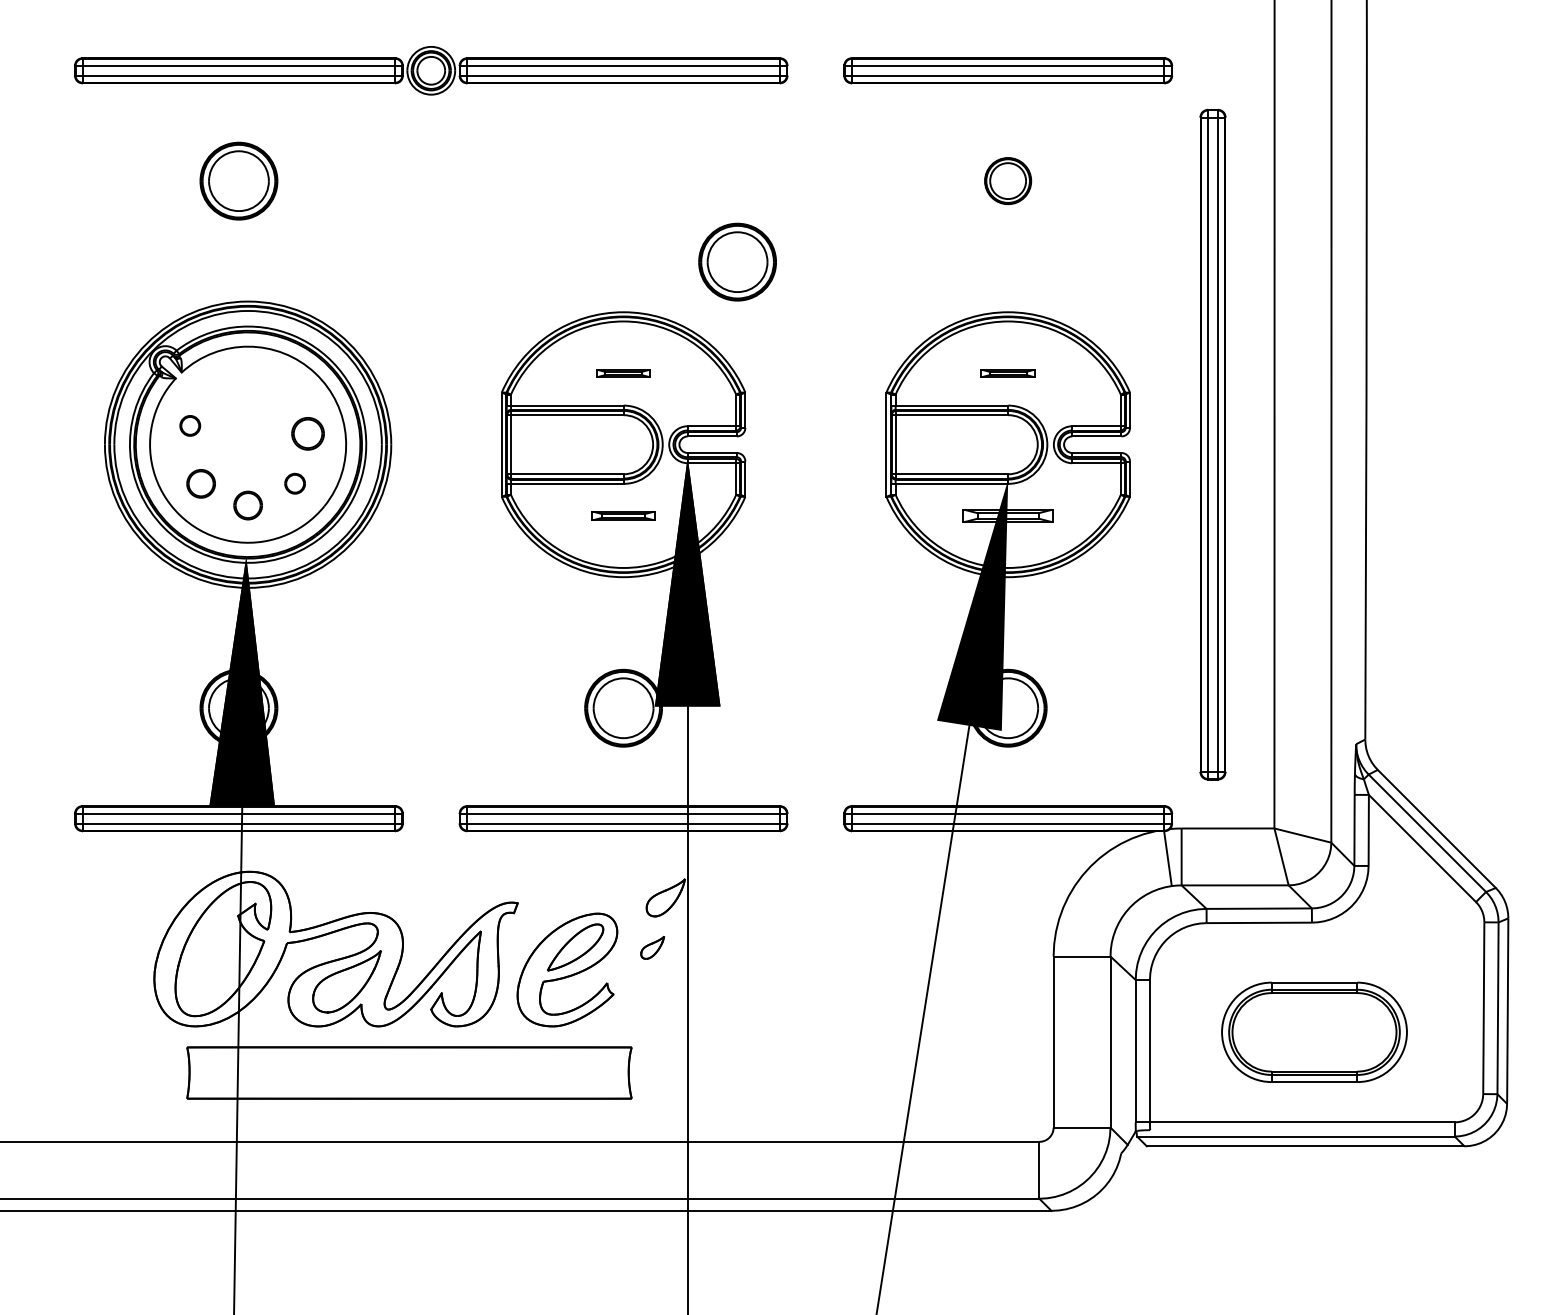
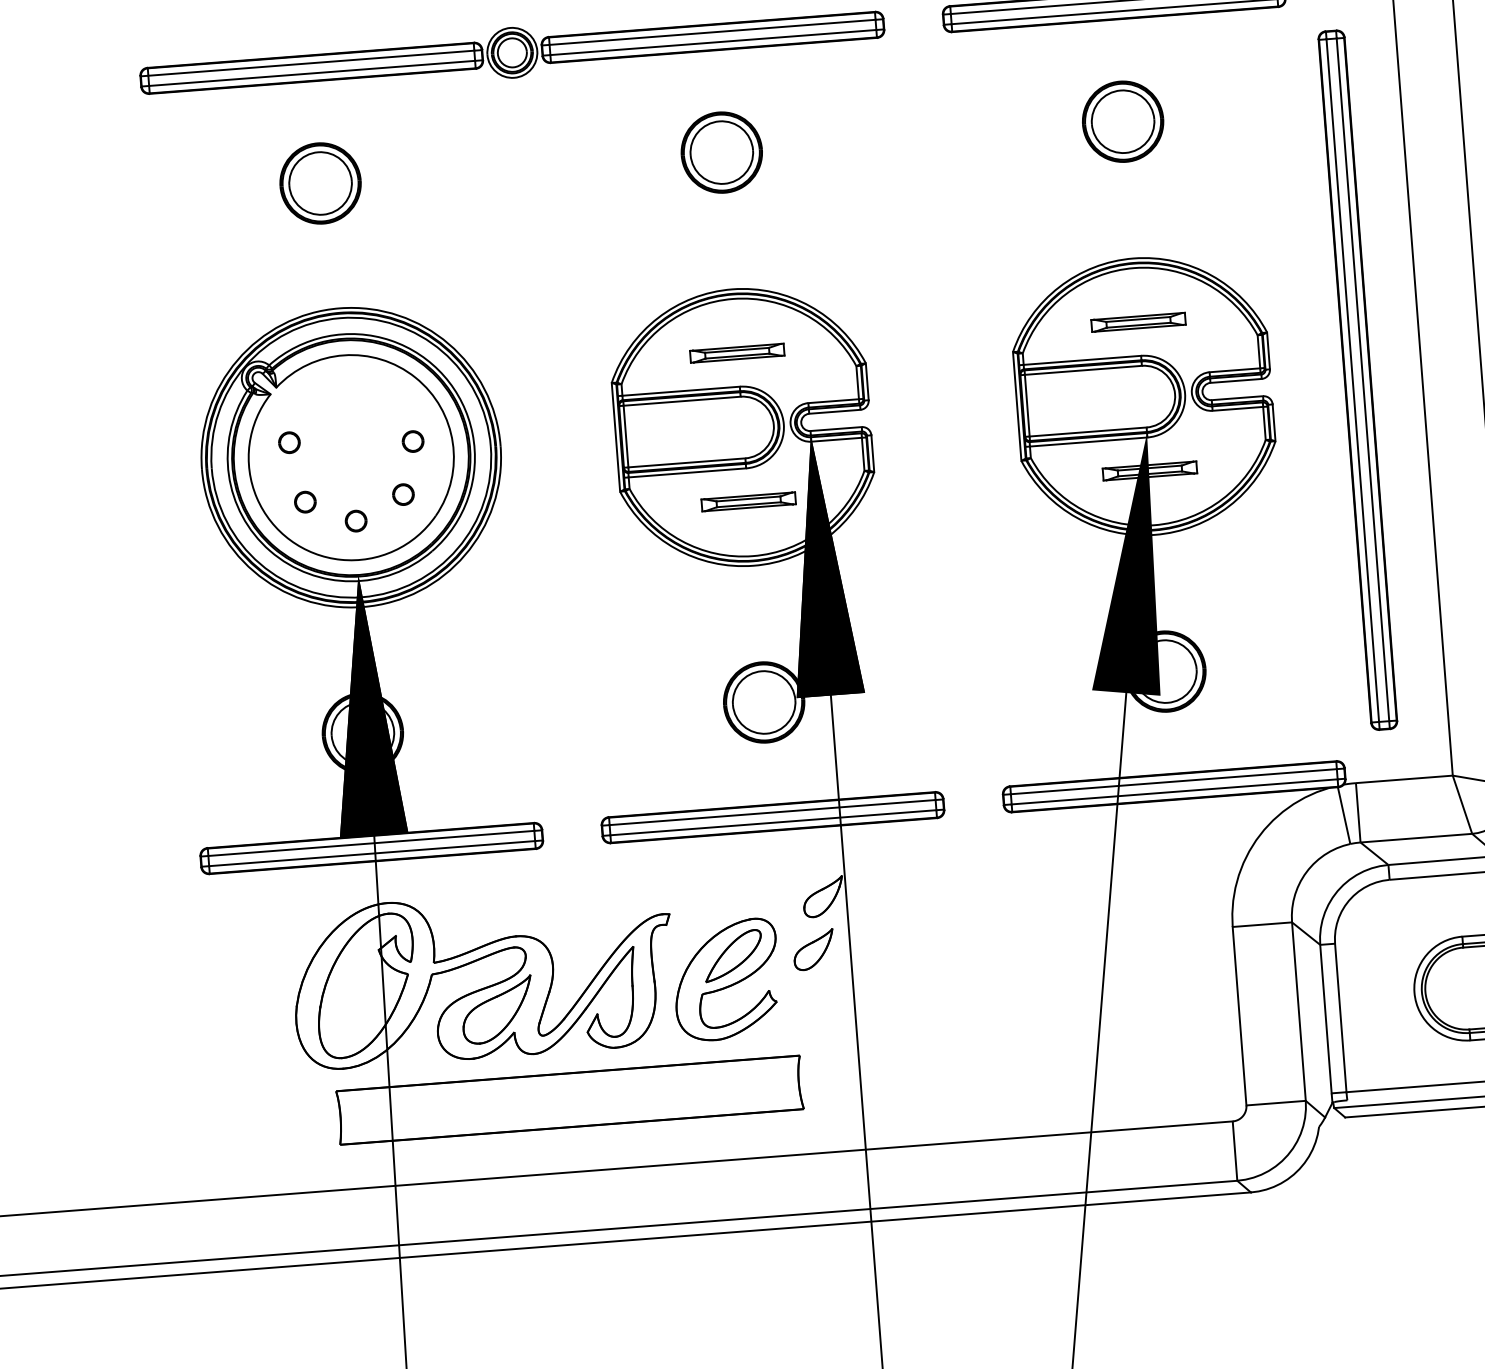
part: (1007, 180) -> (1122, 121), size x1.67
part: (737, 261) -> (721, 151), moved
part: (623, 373) -> (737, 353), size x1.67
part: (1007, 373) -> (1137, 322), size x1.67
part: (308, 433) -> (413, 441), size x0.62
part: (200, 483) -> (304, 501), size x0.71
part: (247, 505) -> (355, 521), size x0.71
part: (623, 515) -> (748, 501), size x1.43
part: (652, 947) -> (813, 949), size x1.67

